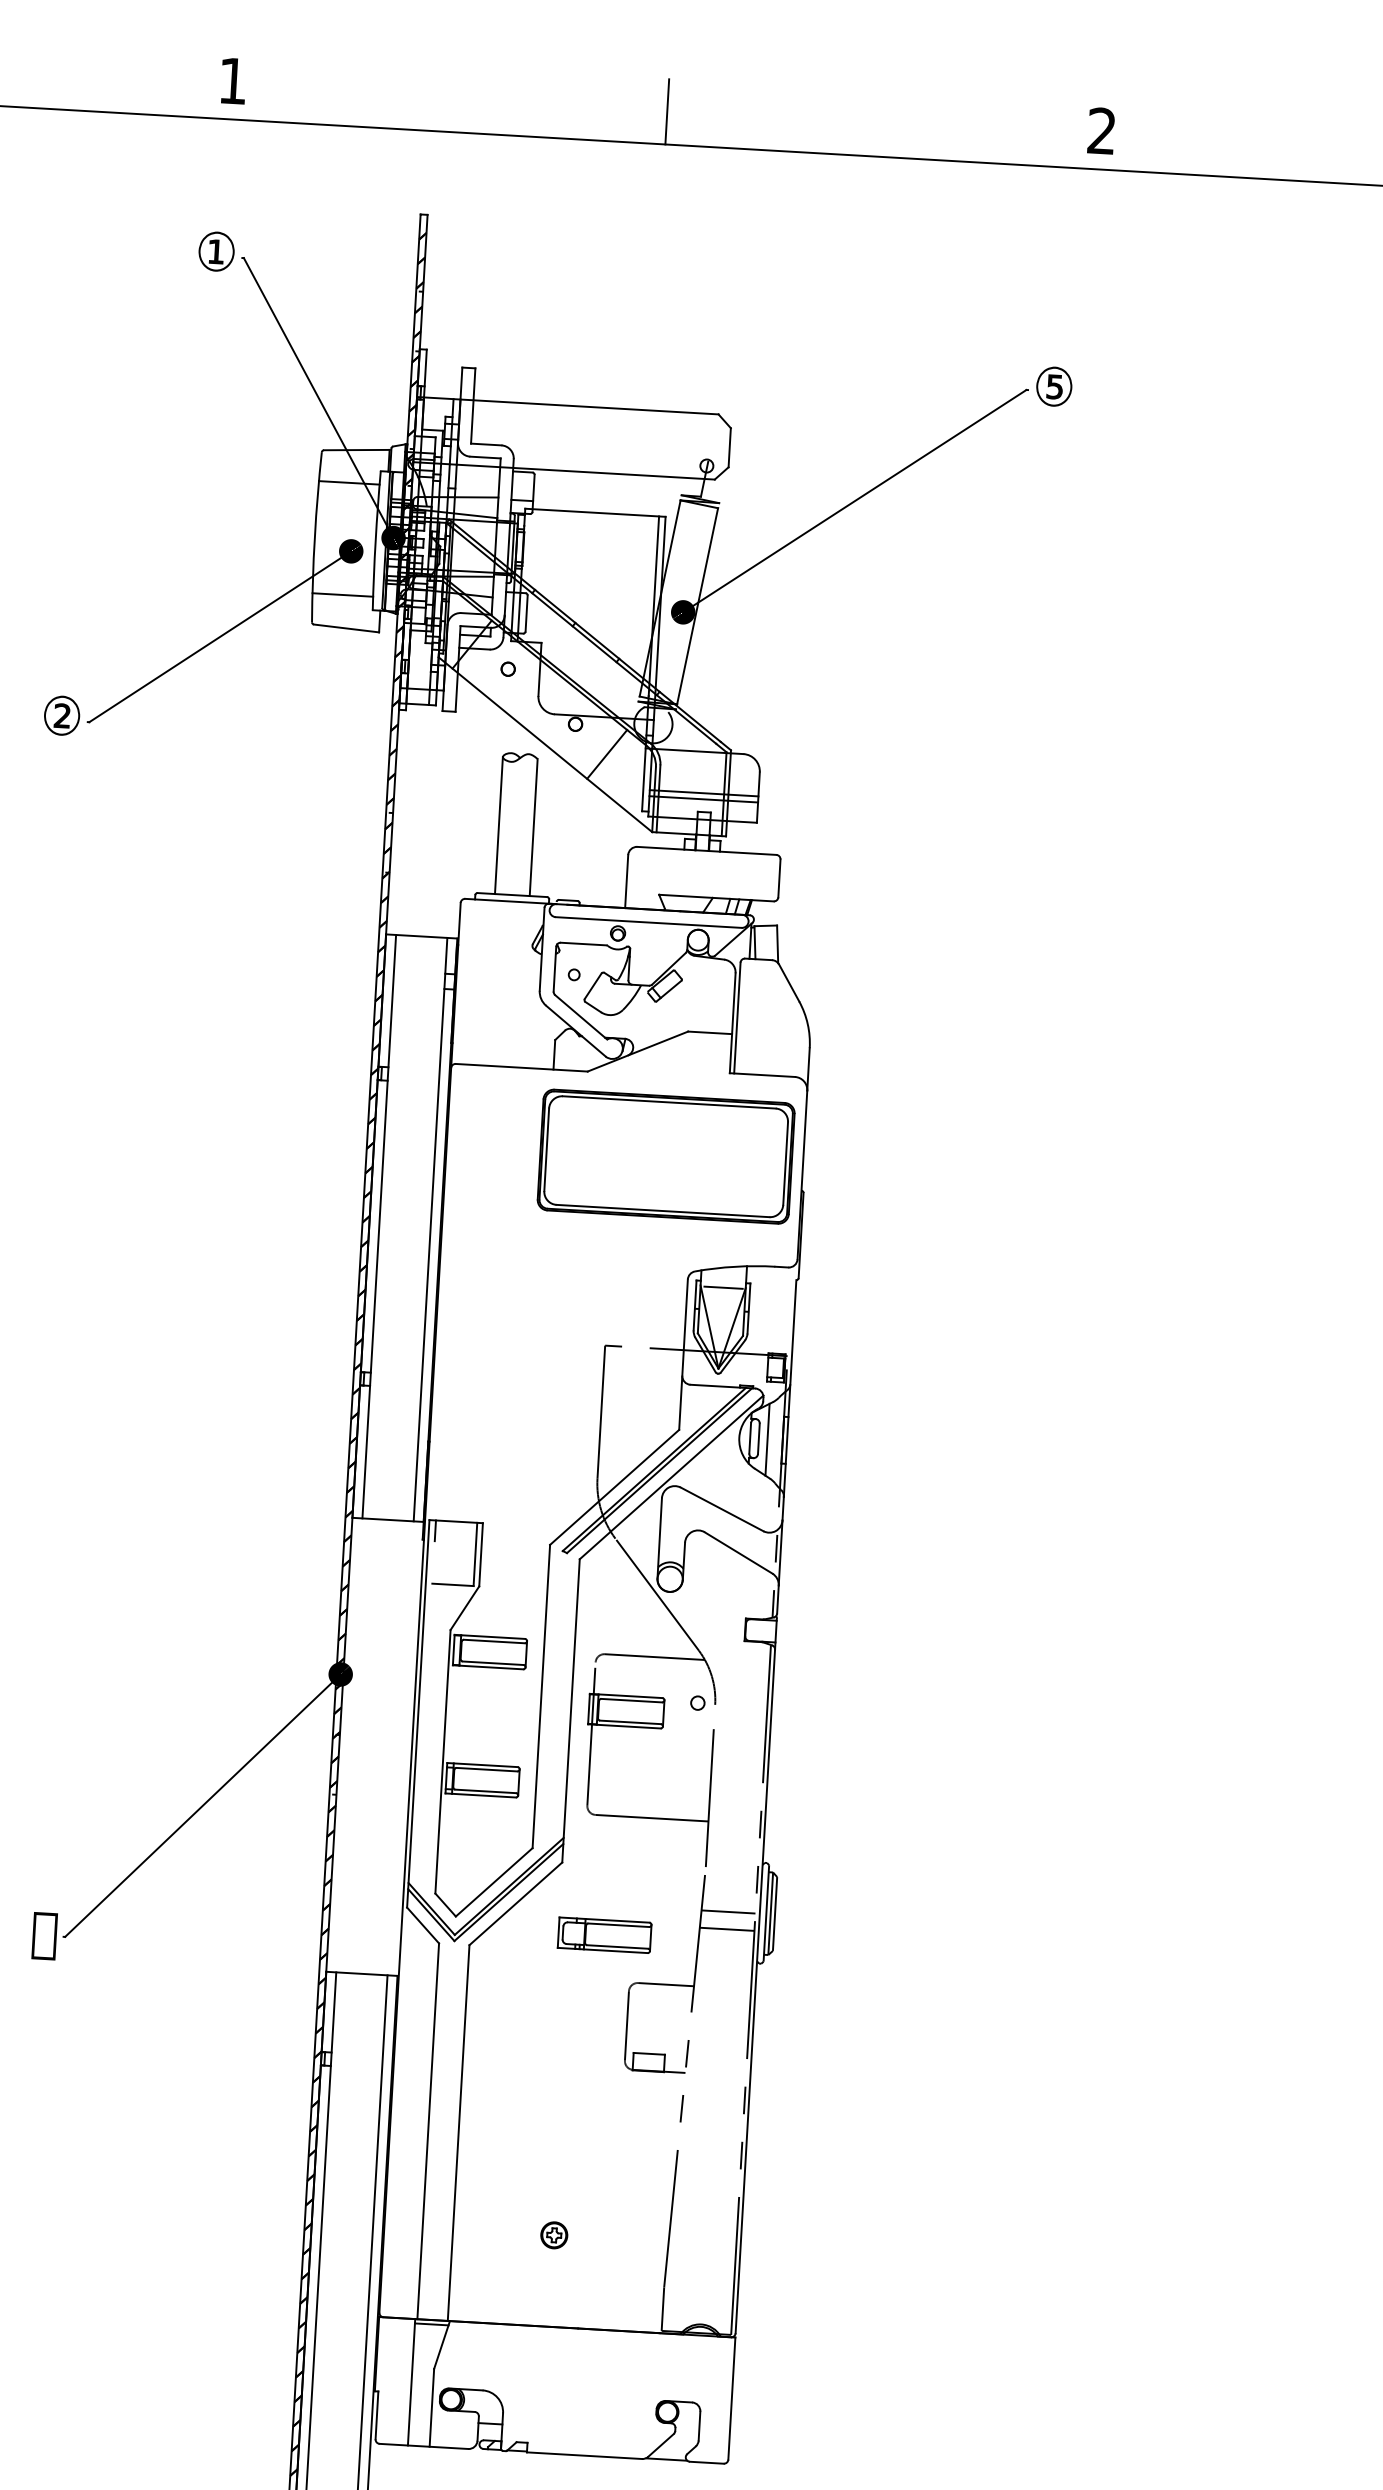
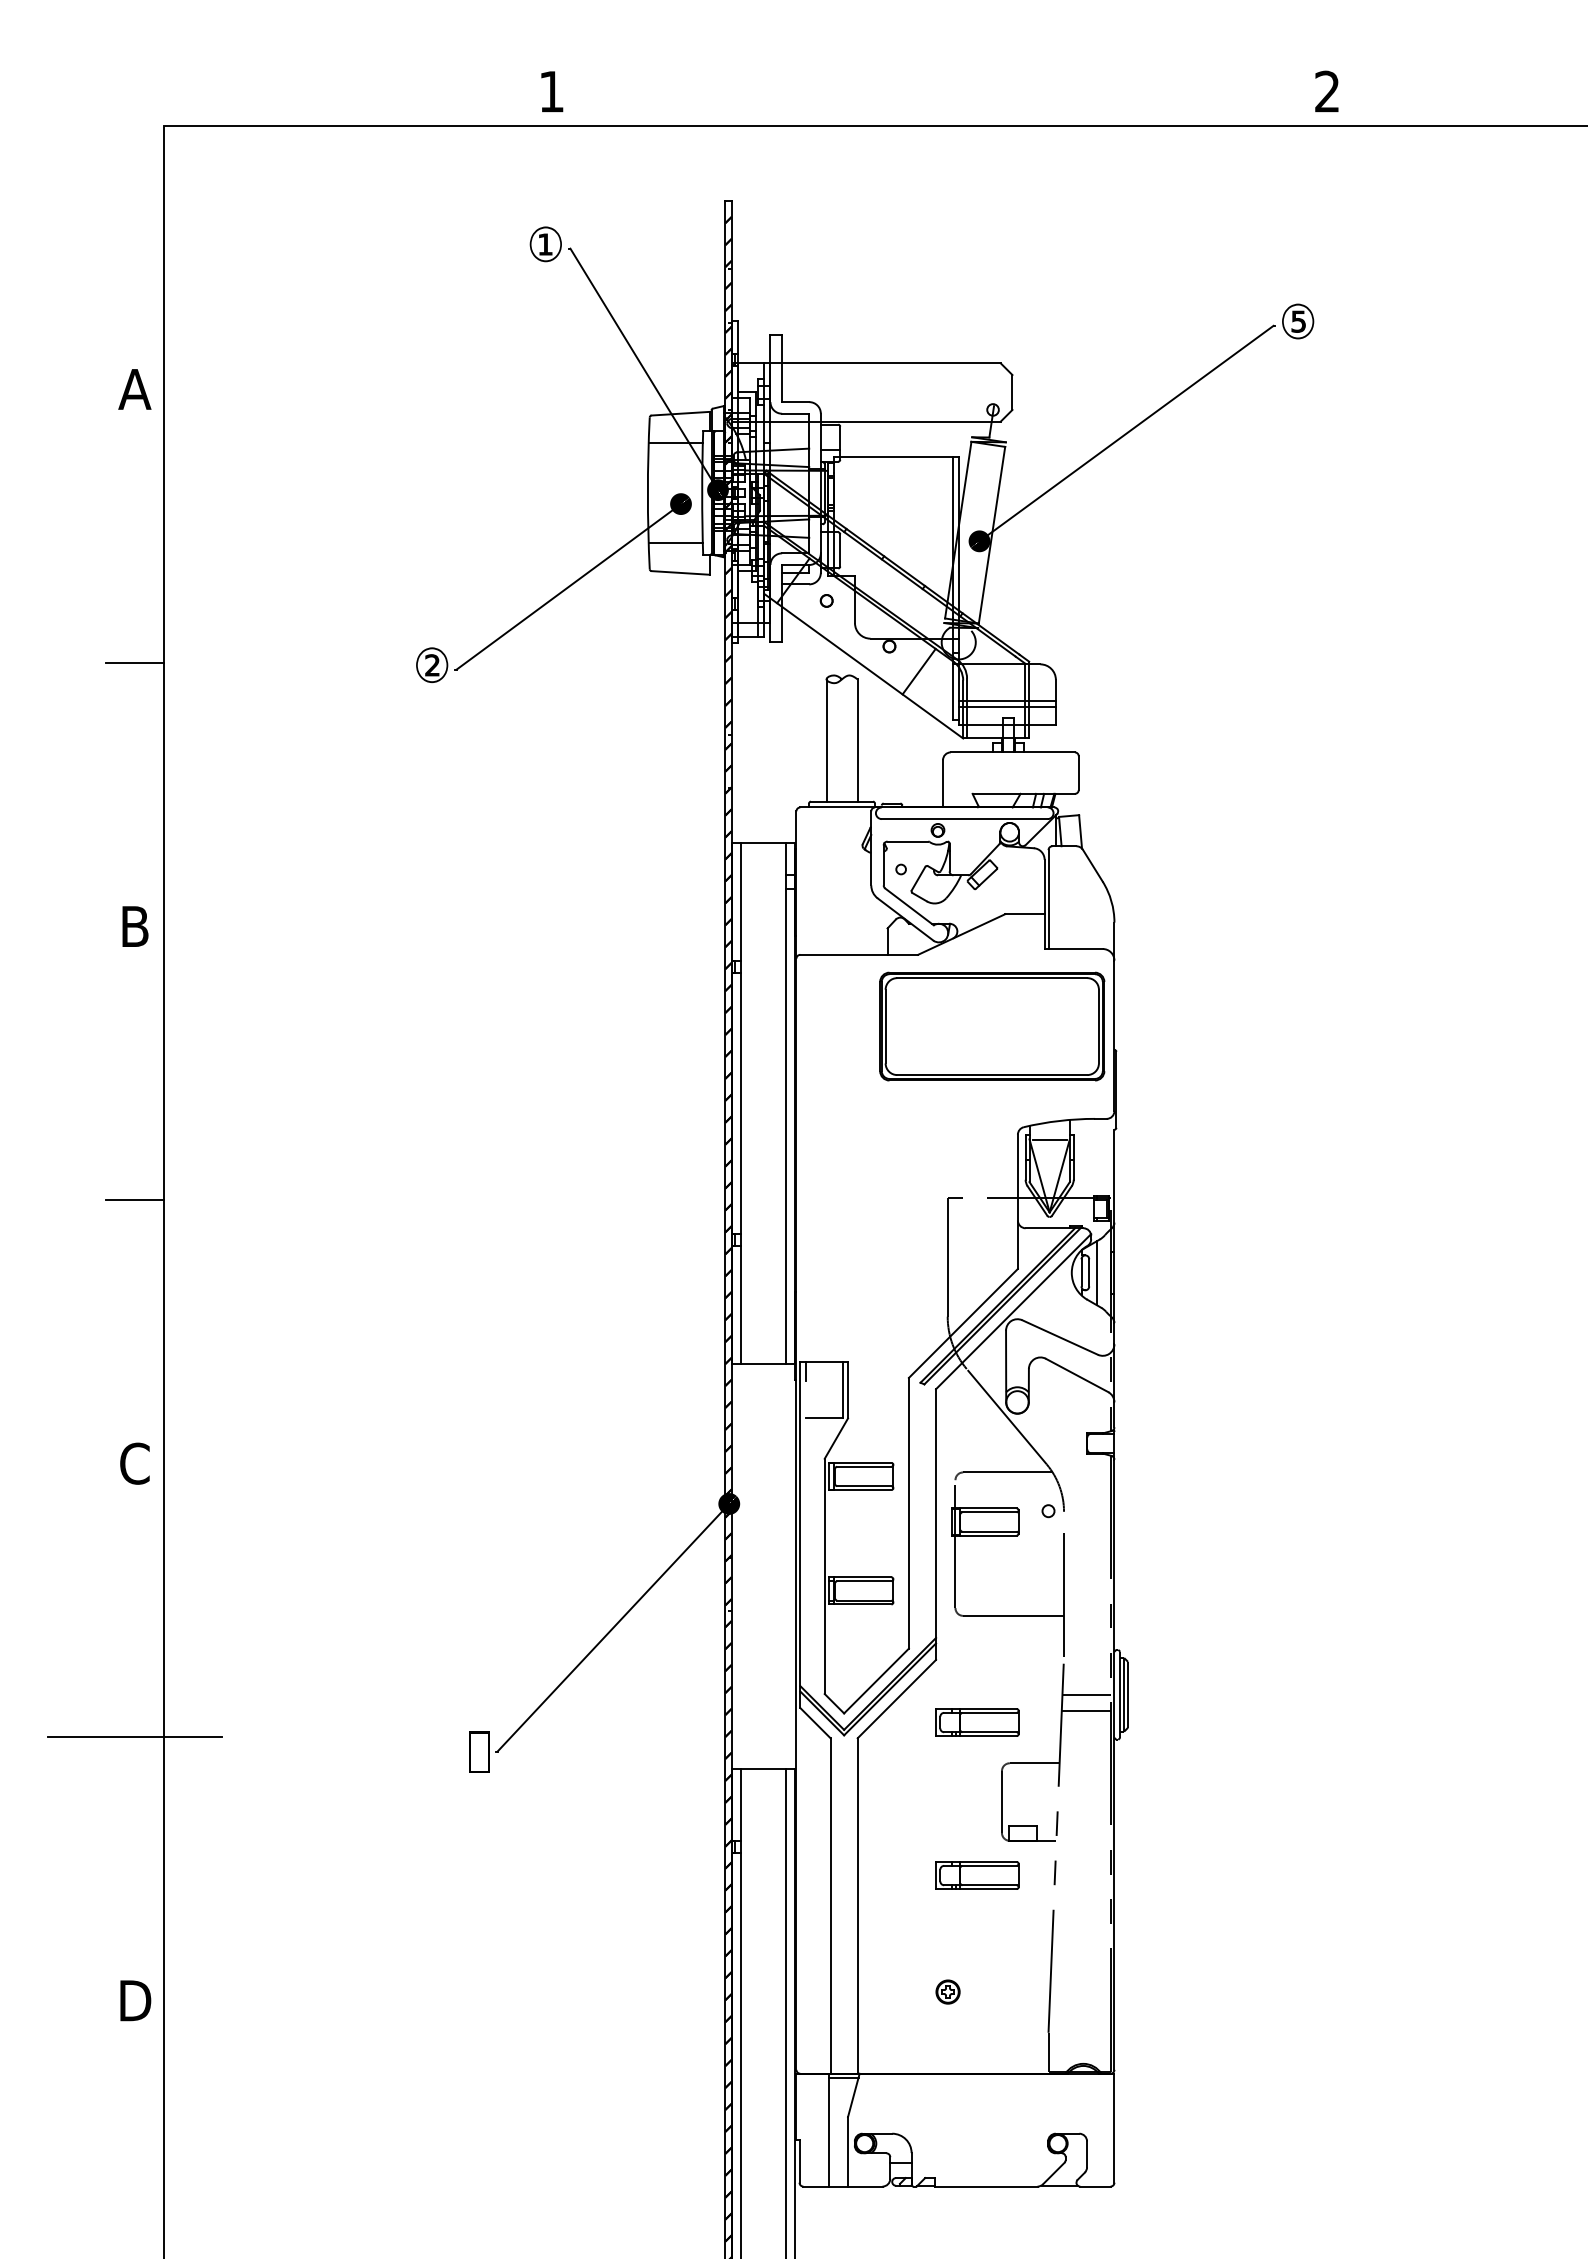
line: (667, 111) -> (939, 96), removed
part: (594, 2106) -> (977, 1875), added

